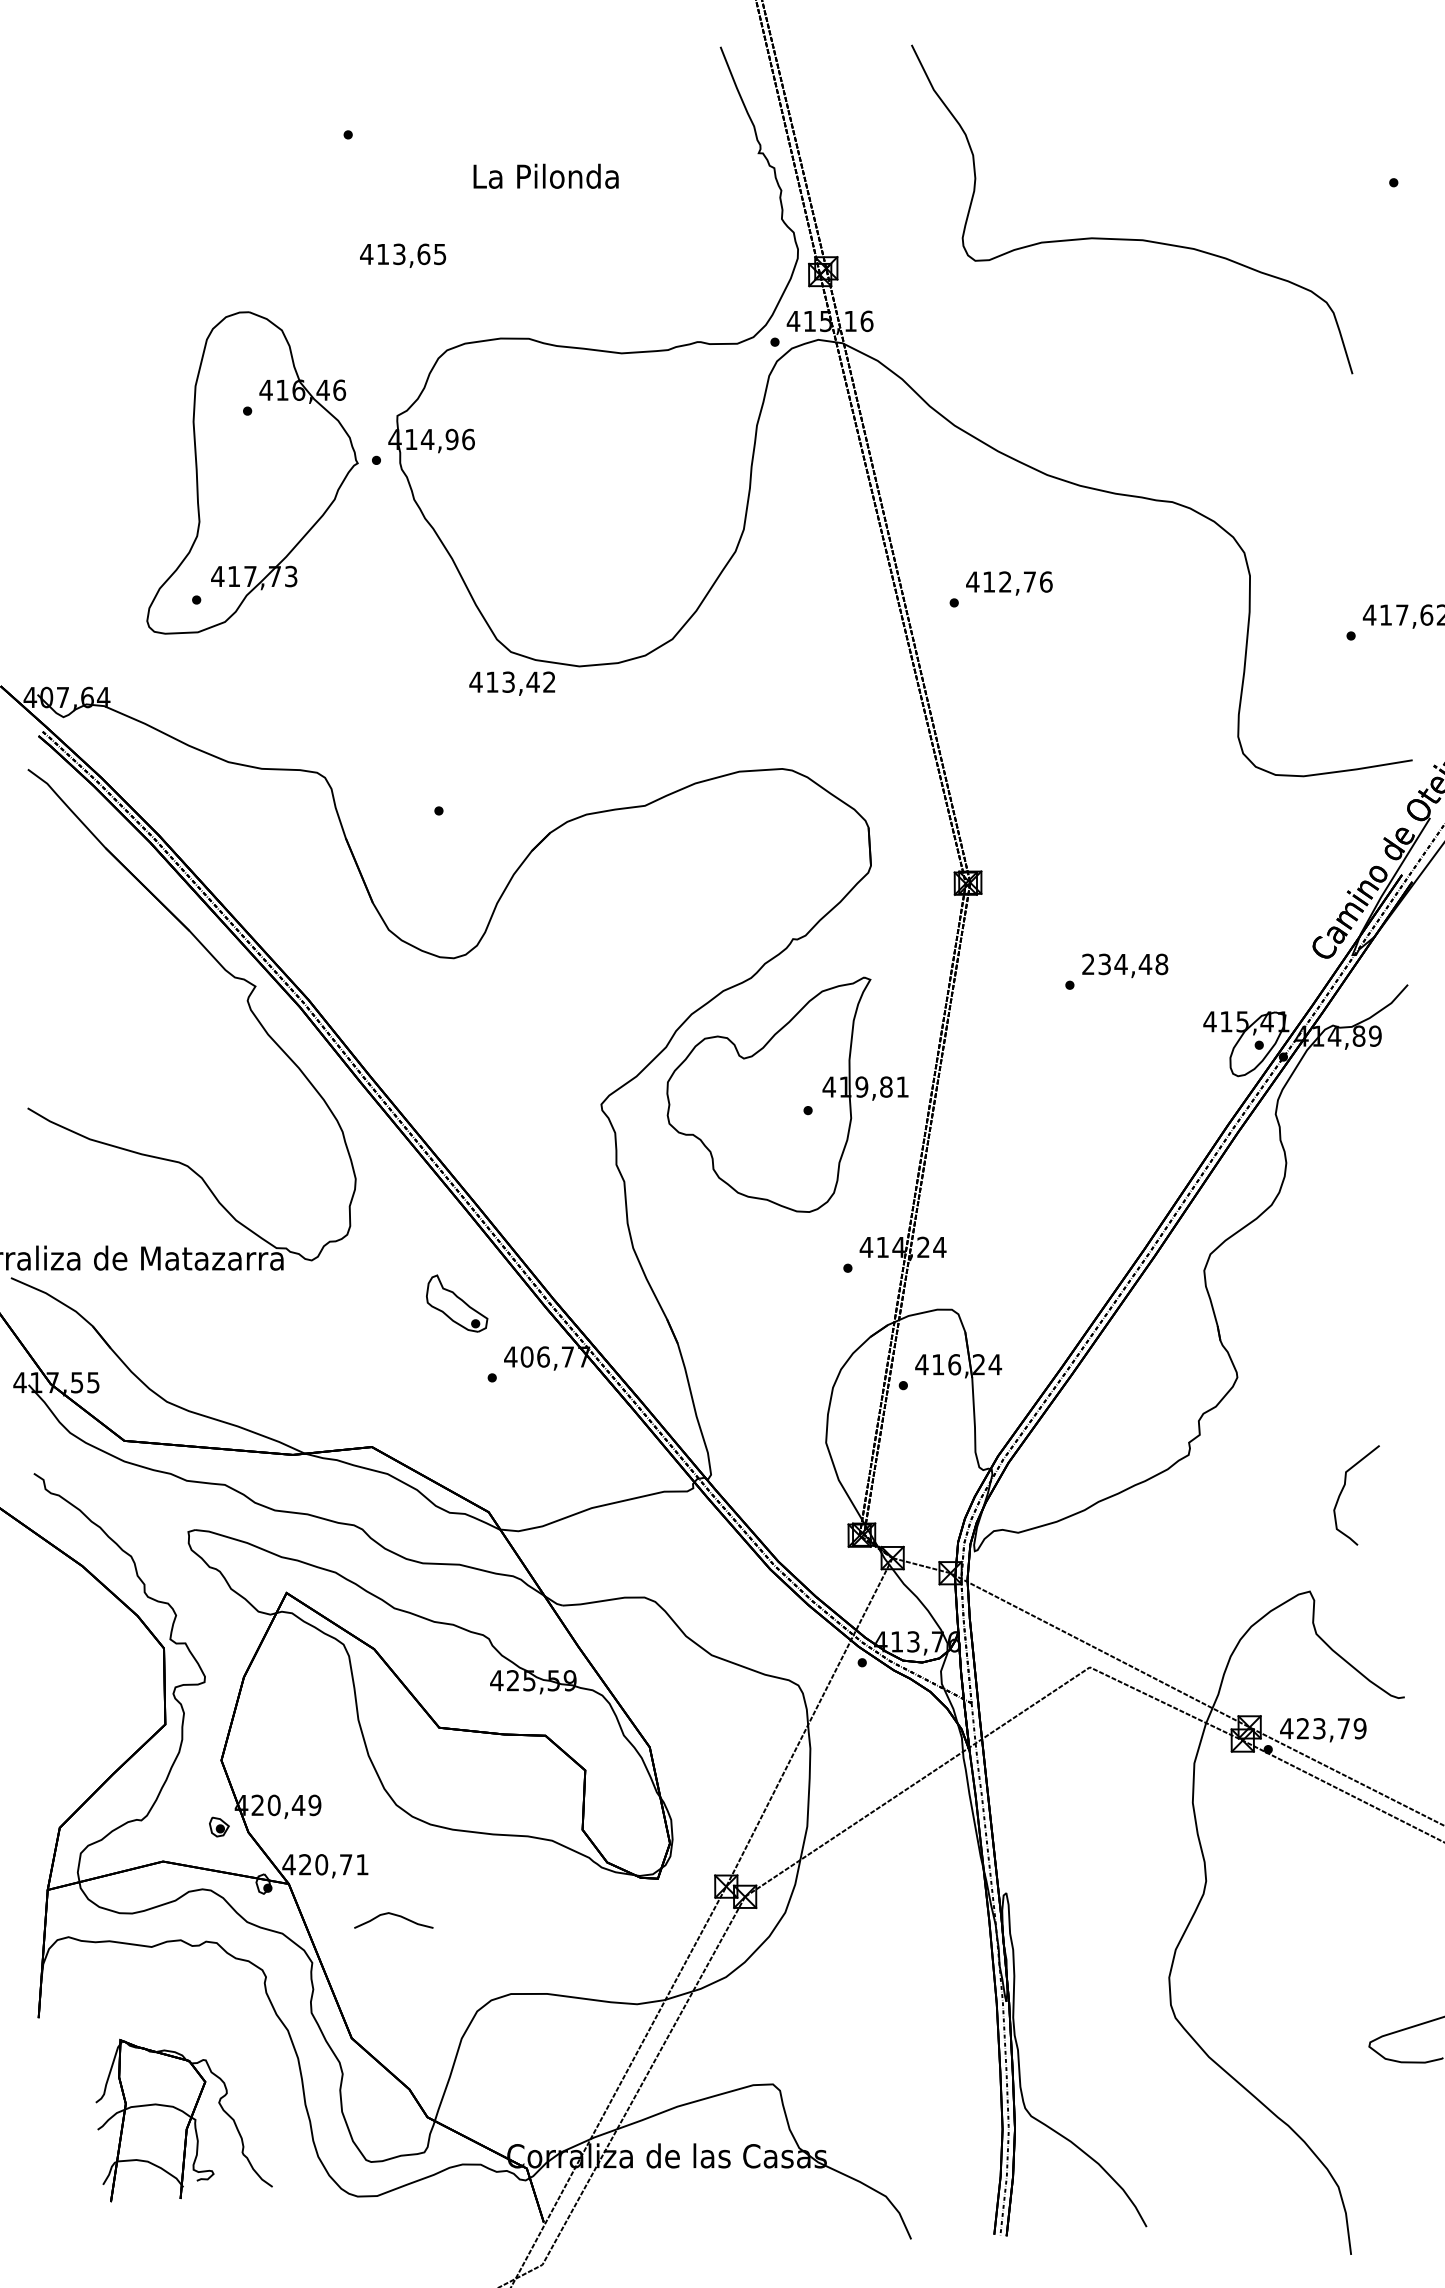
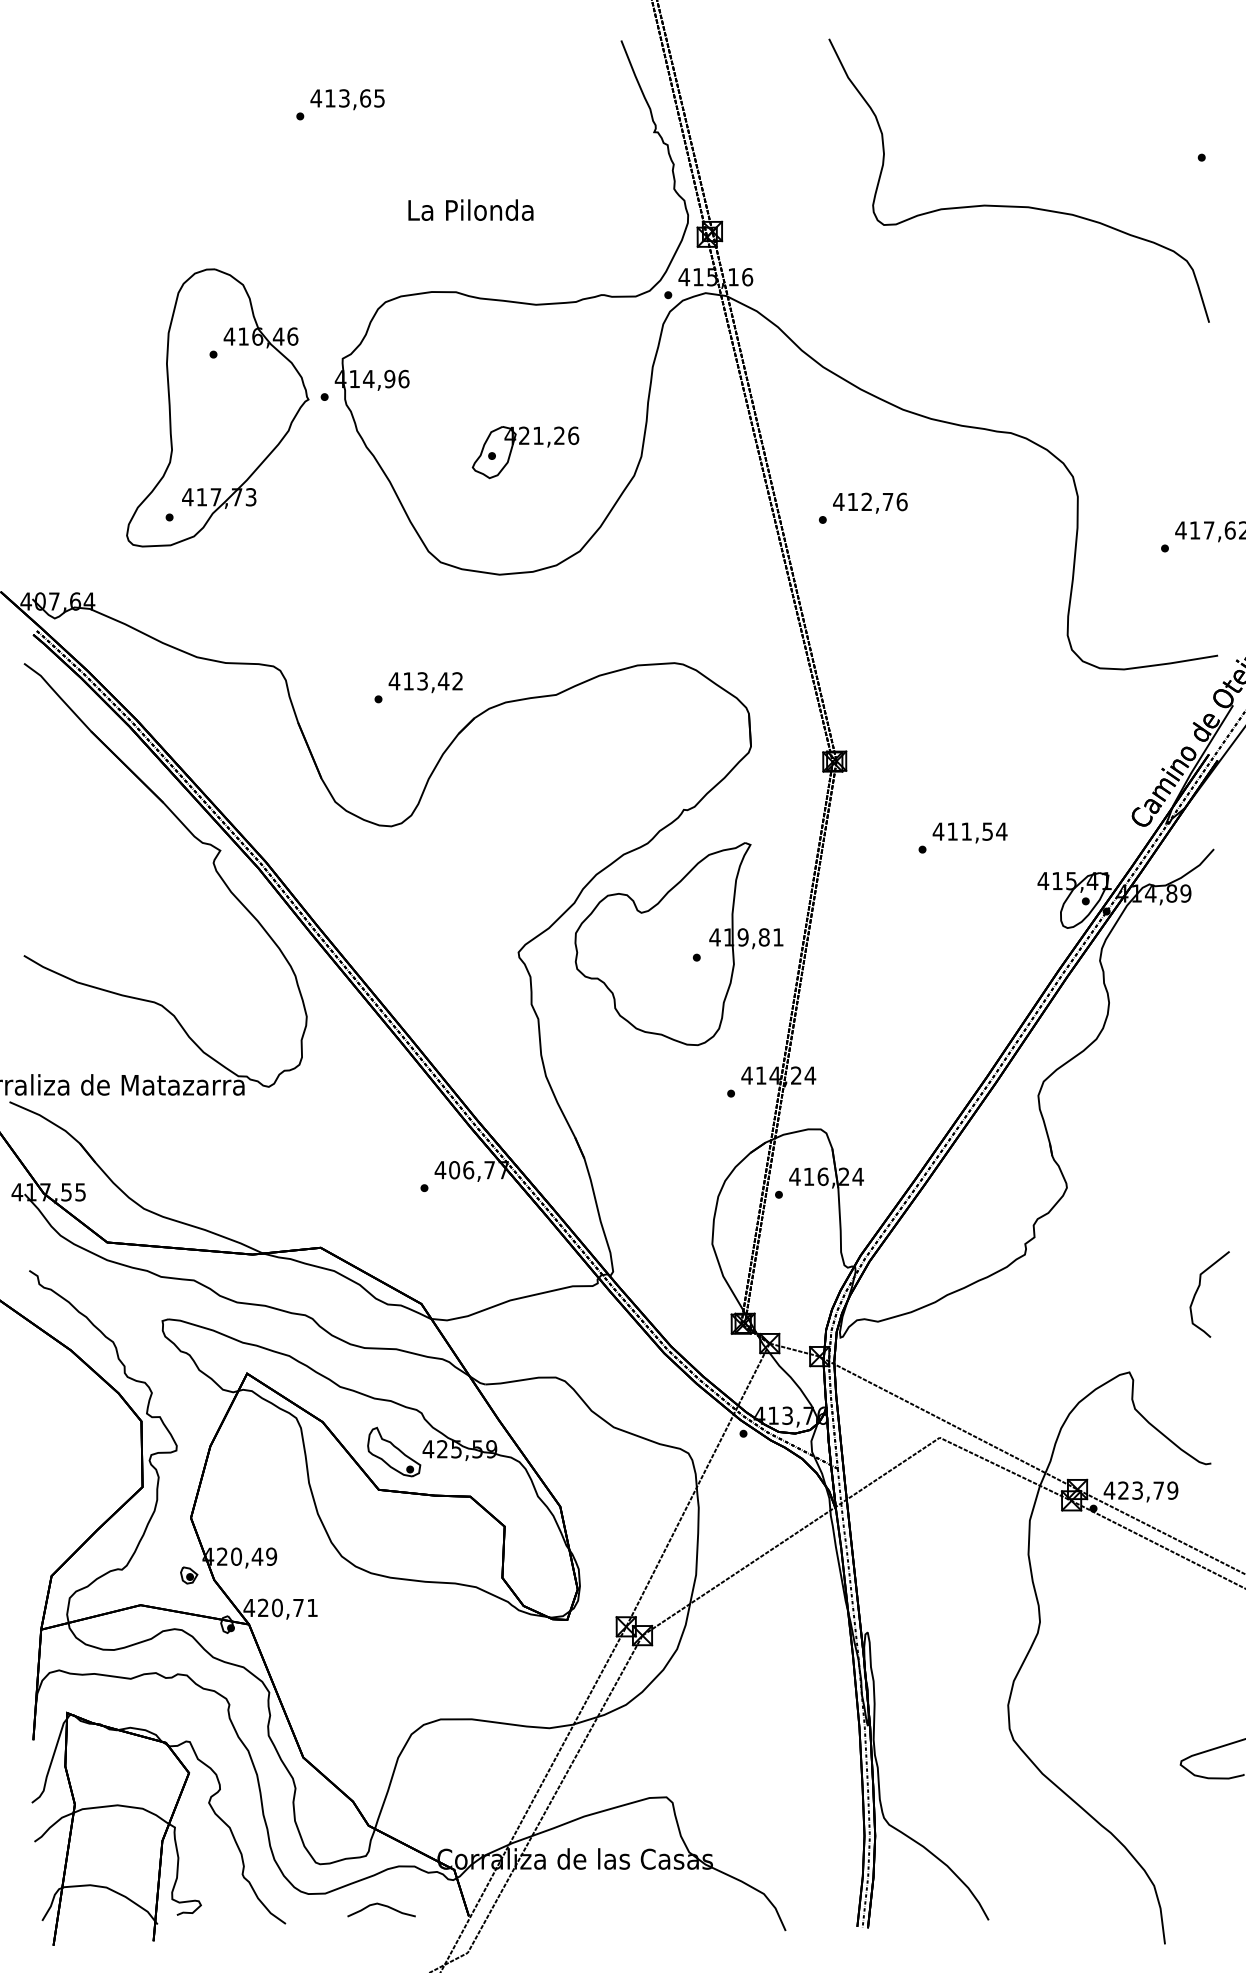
text: (545, 175) -> (470, 209), moved
curve: (1129, 238) -> (1016, 205), moved
text: (402, 255) -> (347, 99), moved
part: (609, 515) -> (525, 444), added
text: (511, 683) -> (425, 682), moved
text: (1124, 964) -> (969, 831), 234,48 -> 411,54
part: (457, 1302) -> (394, 1451), moved
curve: (1343, 1490) -> (1198, 1290), moved
curve: (396, 1916) -> (383, 1906), moved
part: (183, 2120) -> (158, 1828), size x1.67

